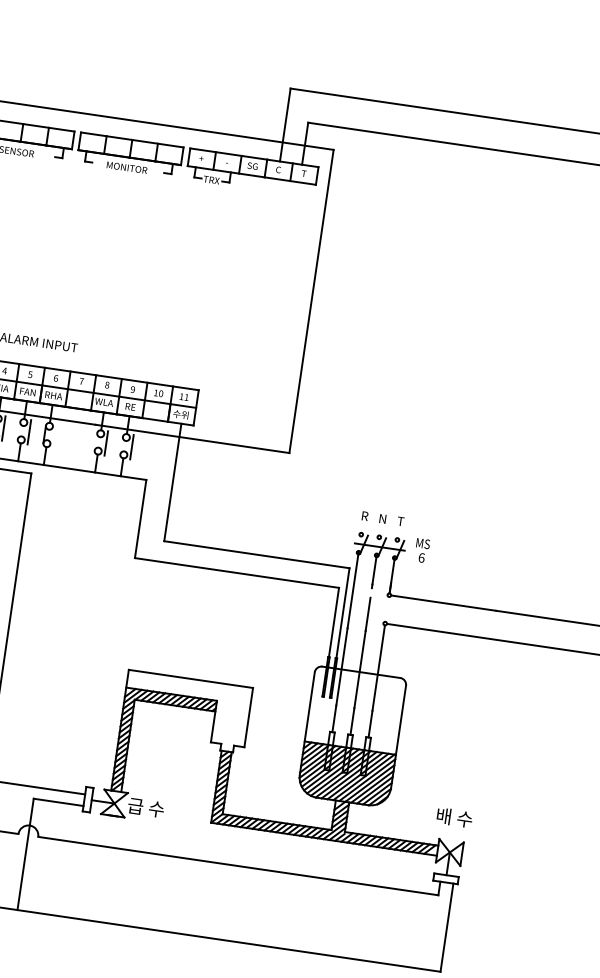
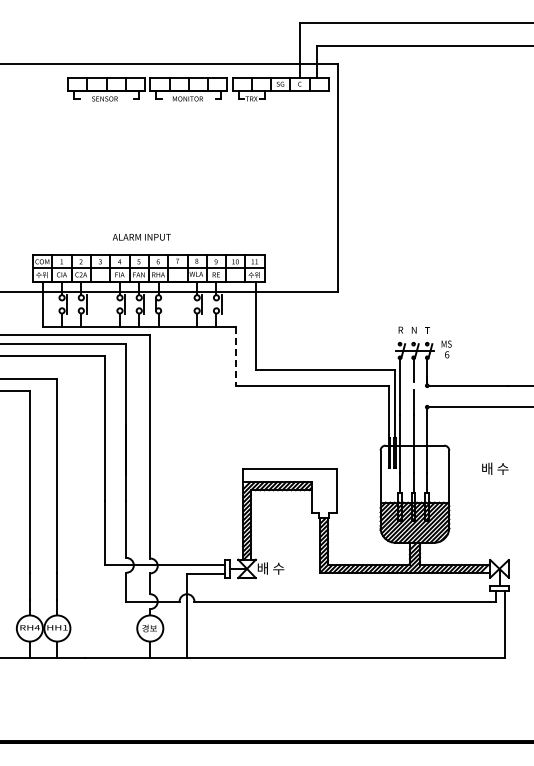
line: (140, 519) -> (235, 356), solid -> dashed
text: (135, 806) -> (262, 568), 급 수 -> 배 수
text: (454, 817) -> (495, 468), moved

